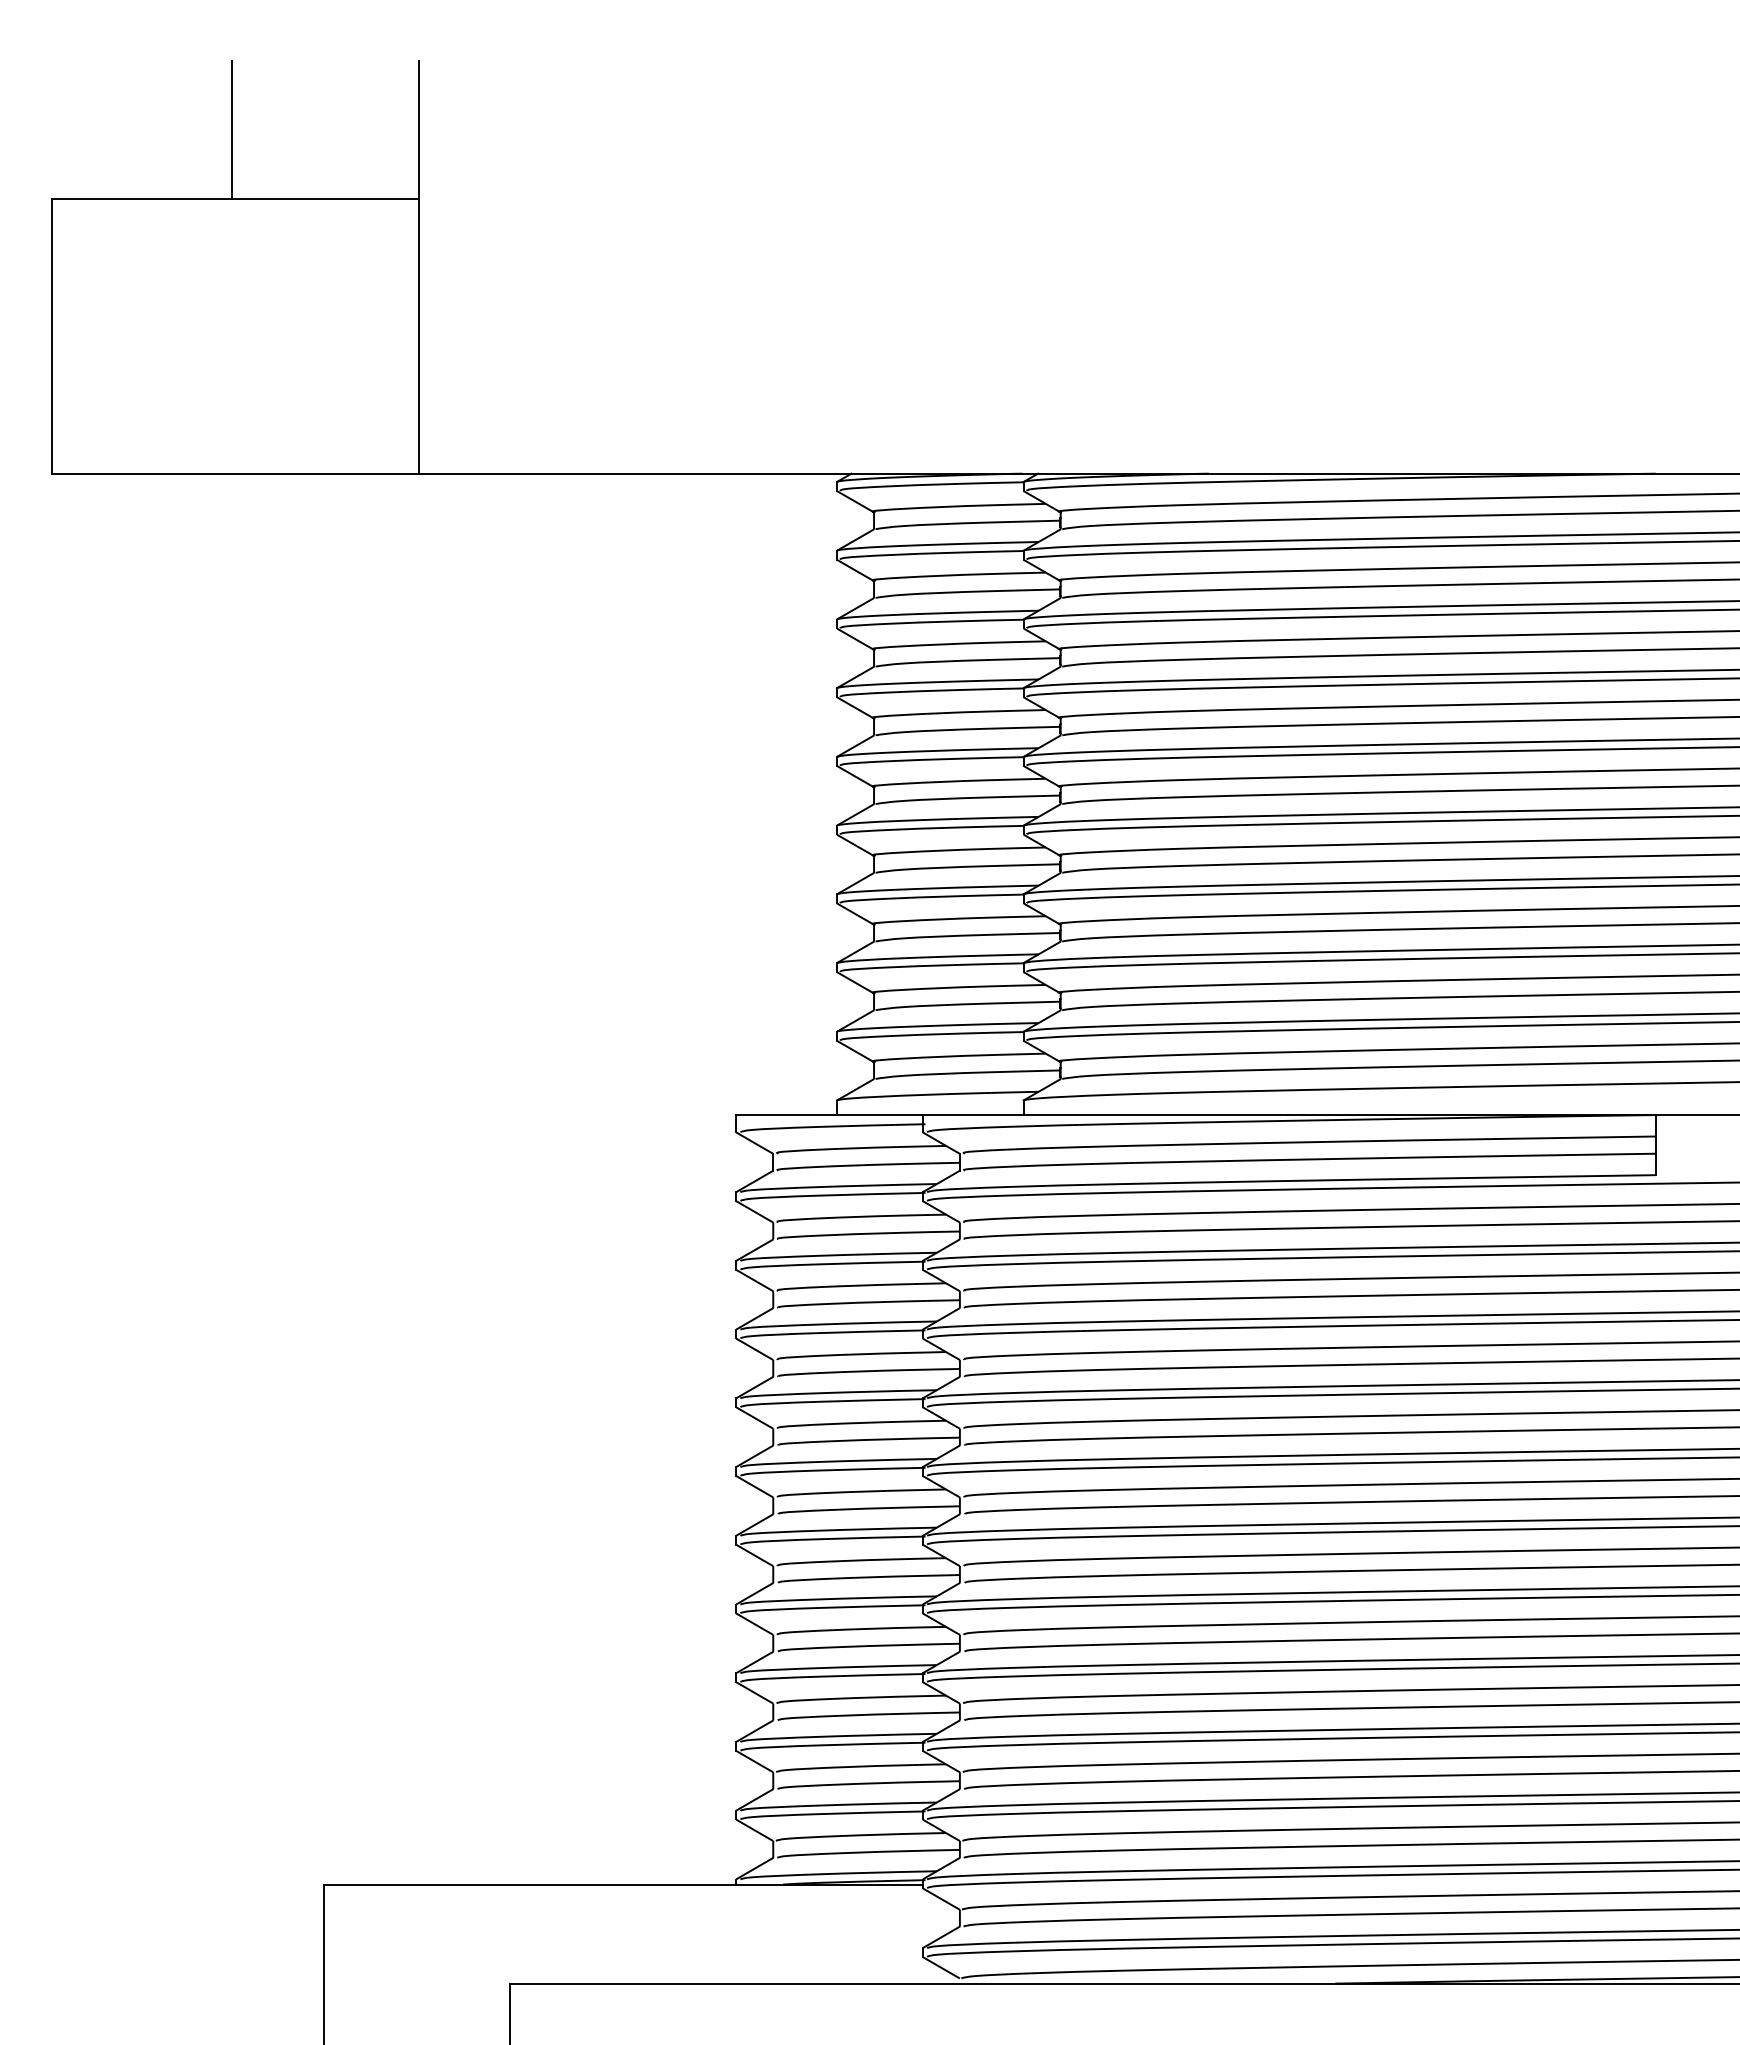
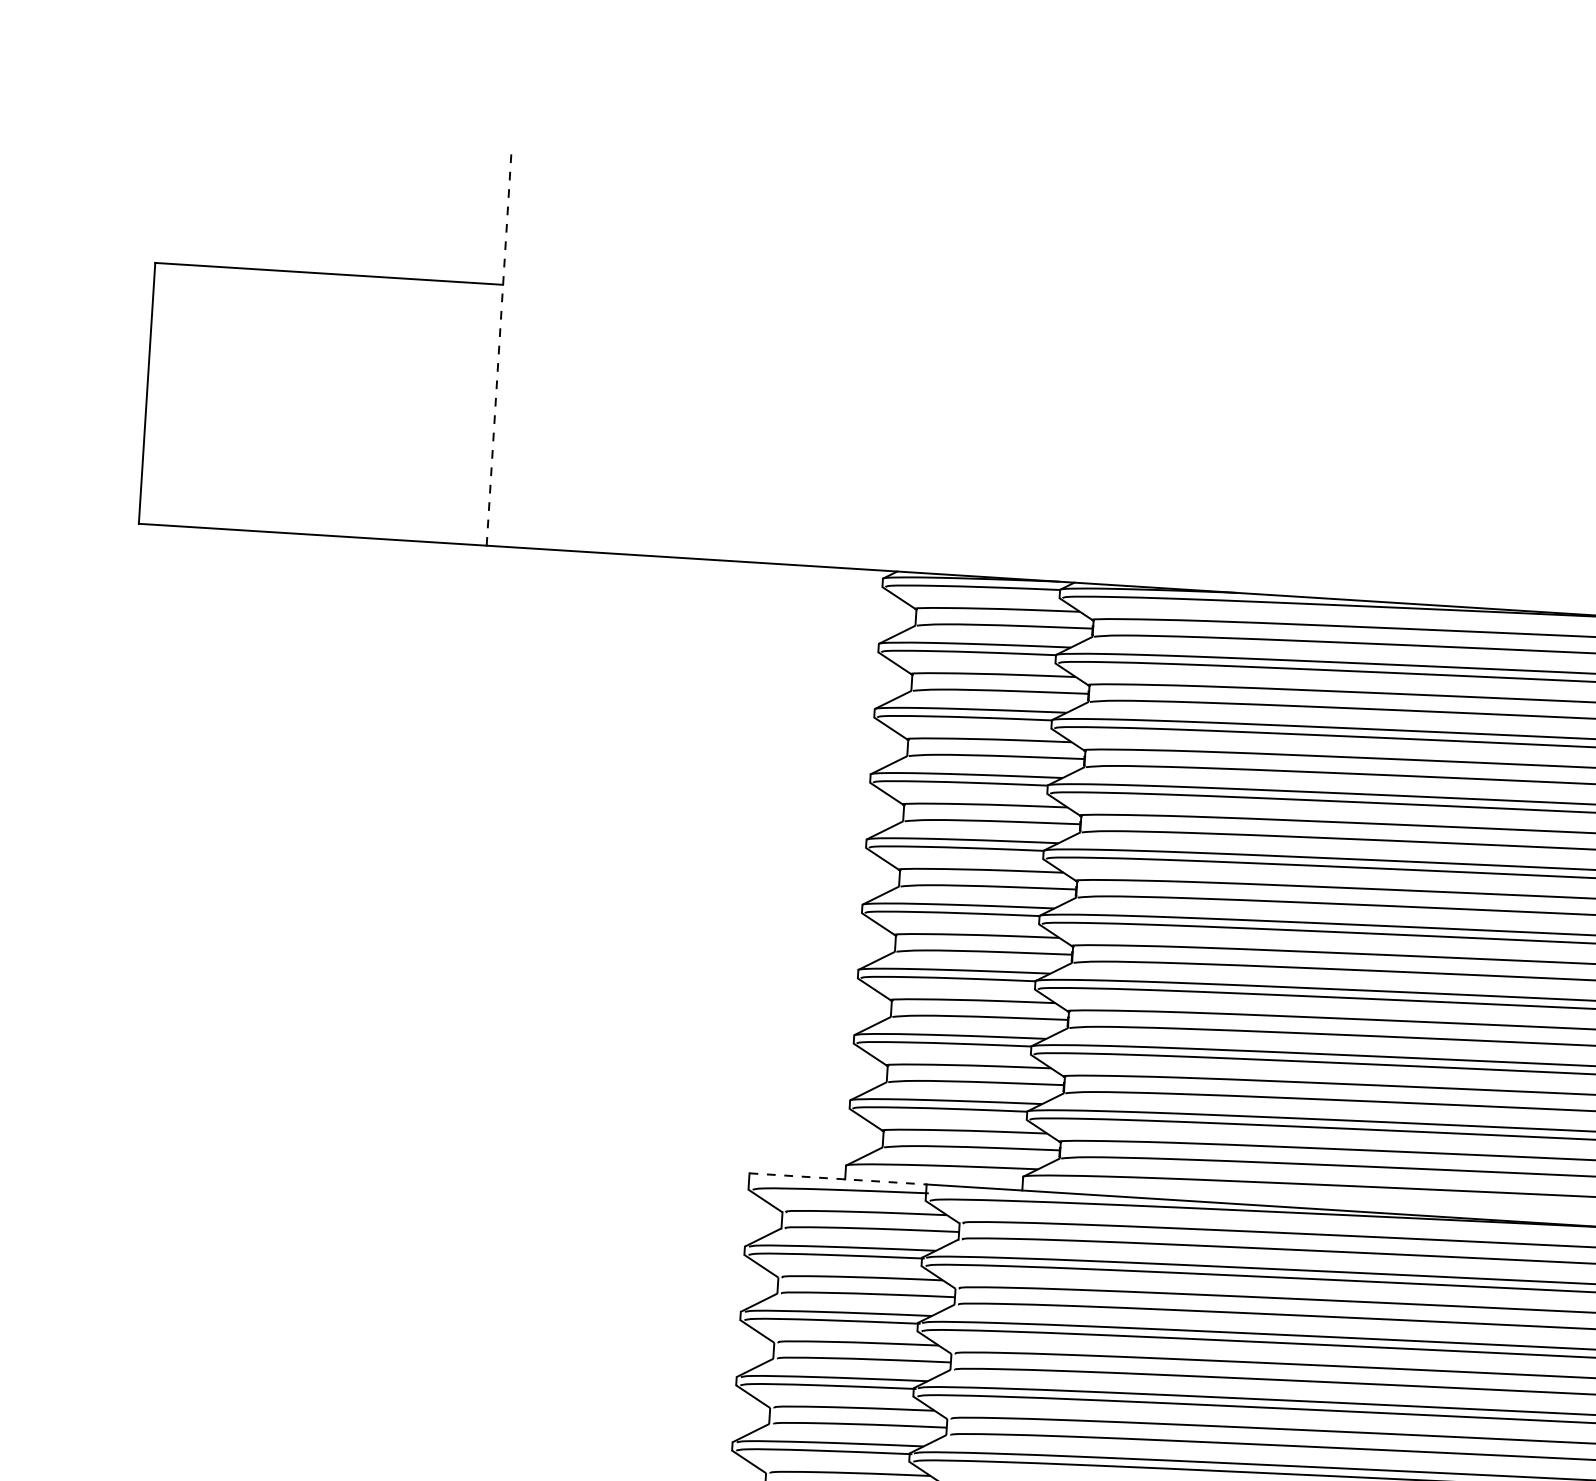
line: (232, 129) -> (330, 207), removed
line: (418, 268) -> (498, 350), solid -> dashed
line: (829, 1115) -> (838, 1179), solid -> dashed

